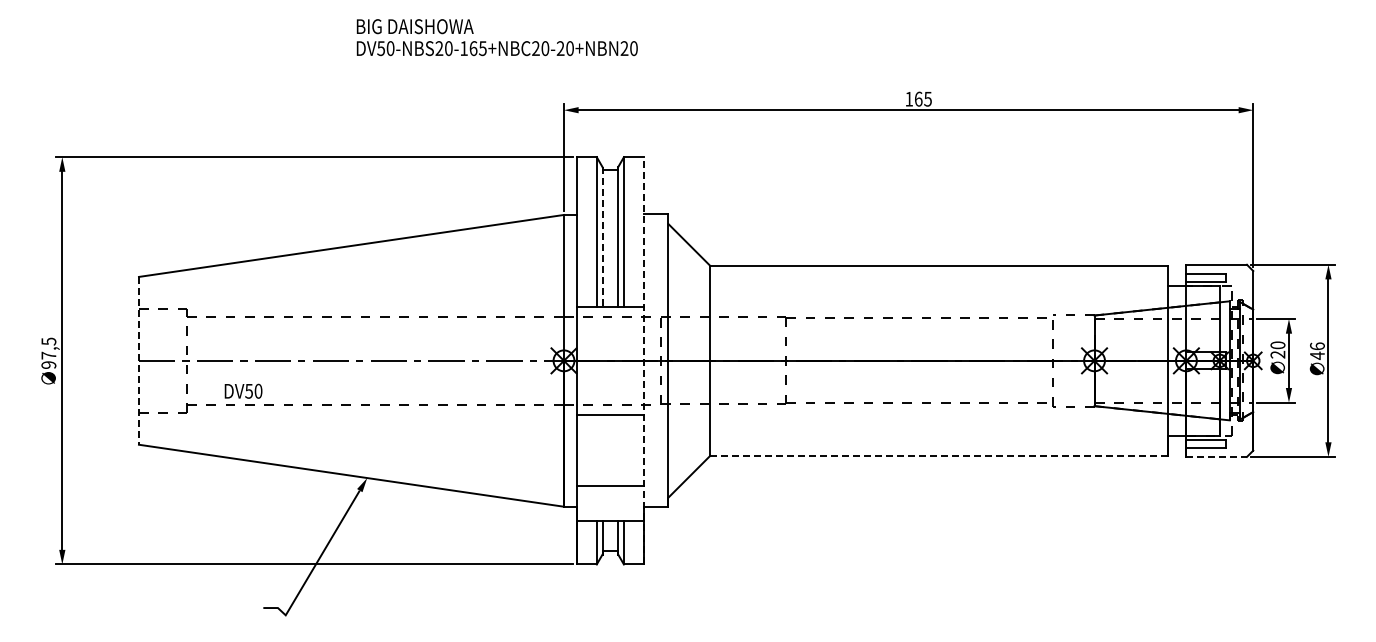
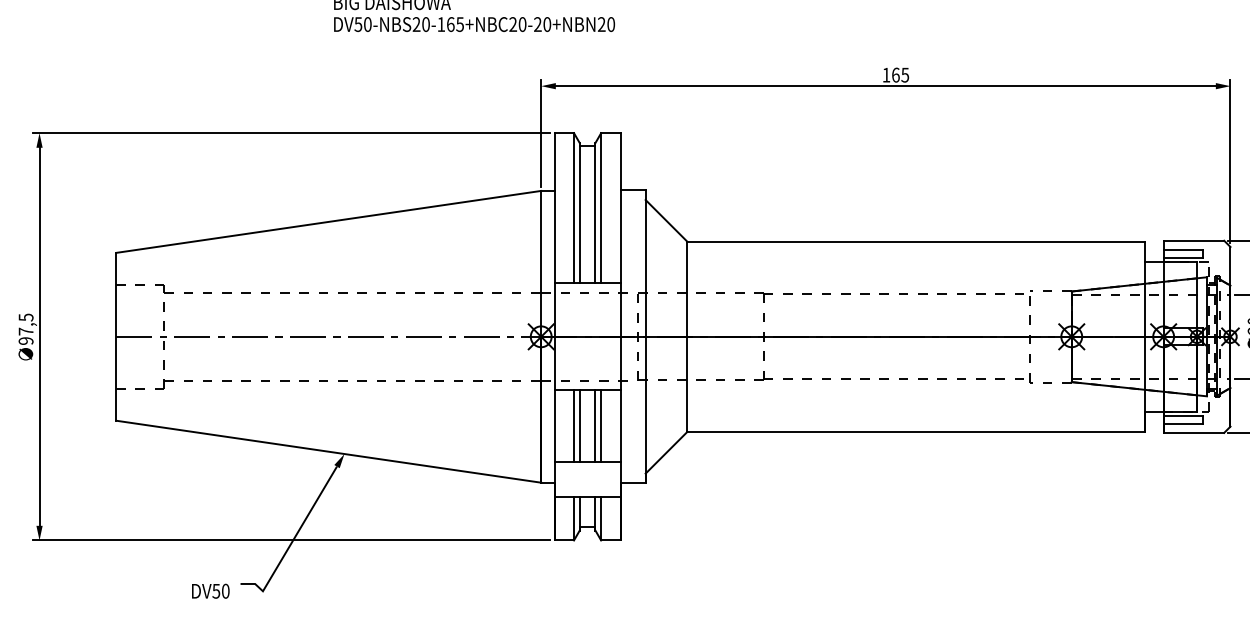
line: (602, 237) -> (579, 213), dashed -> solid
line: (138, 360) -> (115, 336), dashed -> solid
line: (643, 360) -> (620, 336), dashed -> solid
text: (243, 390) -> (210, 590), moved
line: (596, 450) -> (573, 426), added
line: (602, 450) -> (579, 426), added
line: (618, 450) -> (595, 426), added
line: (623, 450) -> (600, 426), added
line: (938, 455) -> (915, 431), dashed -> solid
line: (1217, 456) -> (1194, 432), dashed -> solid

